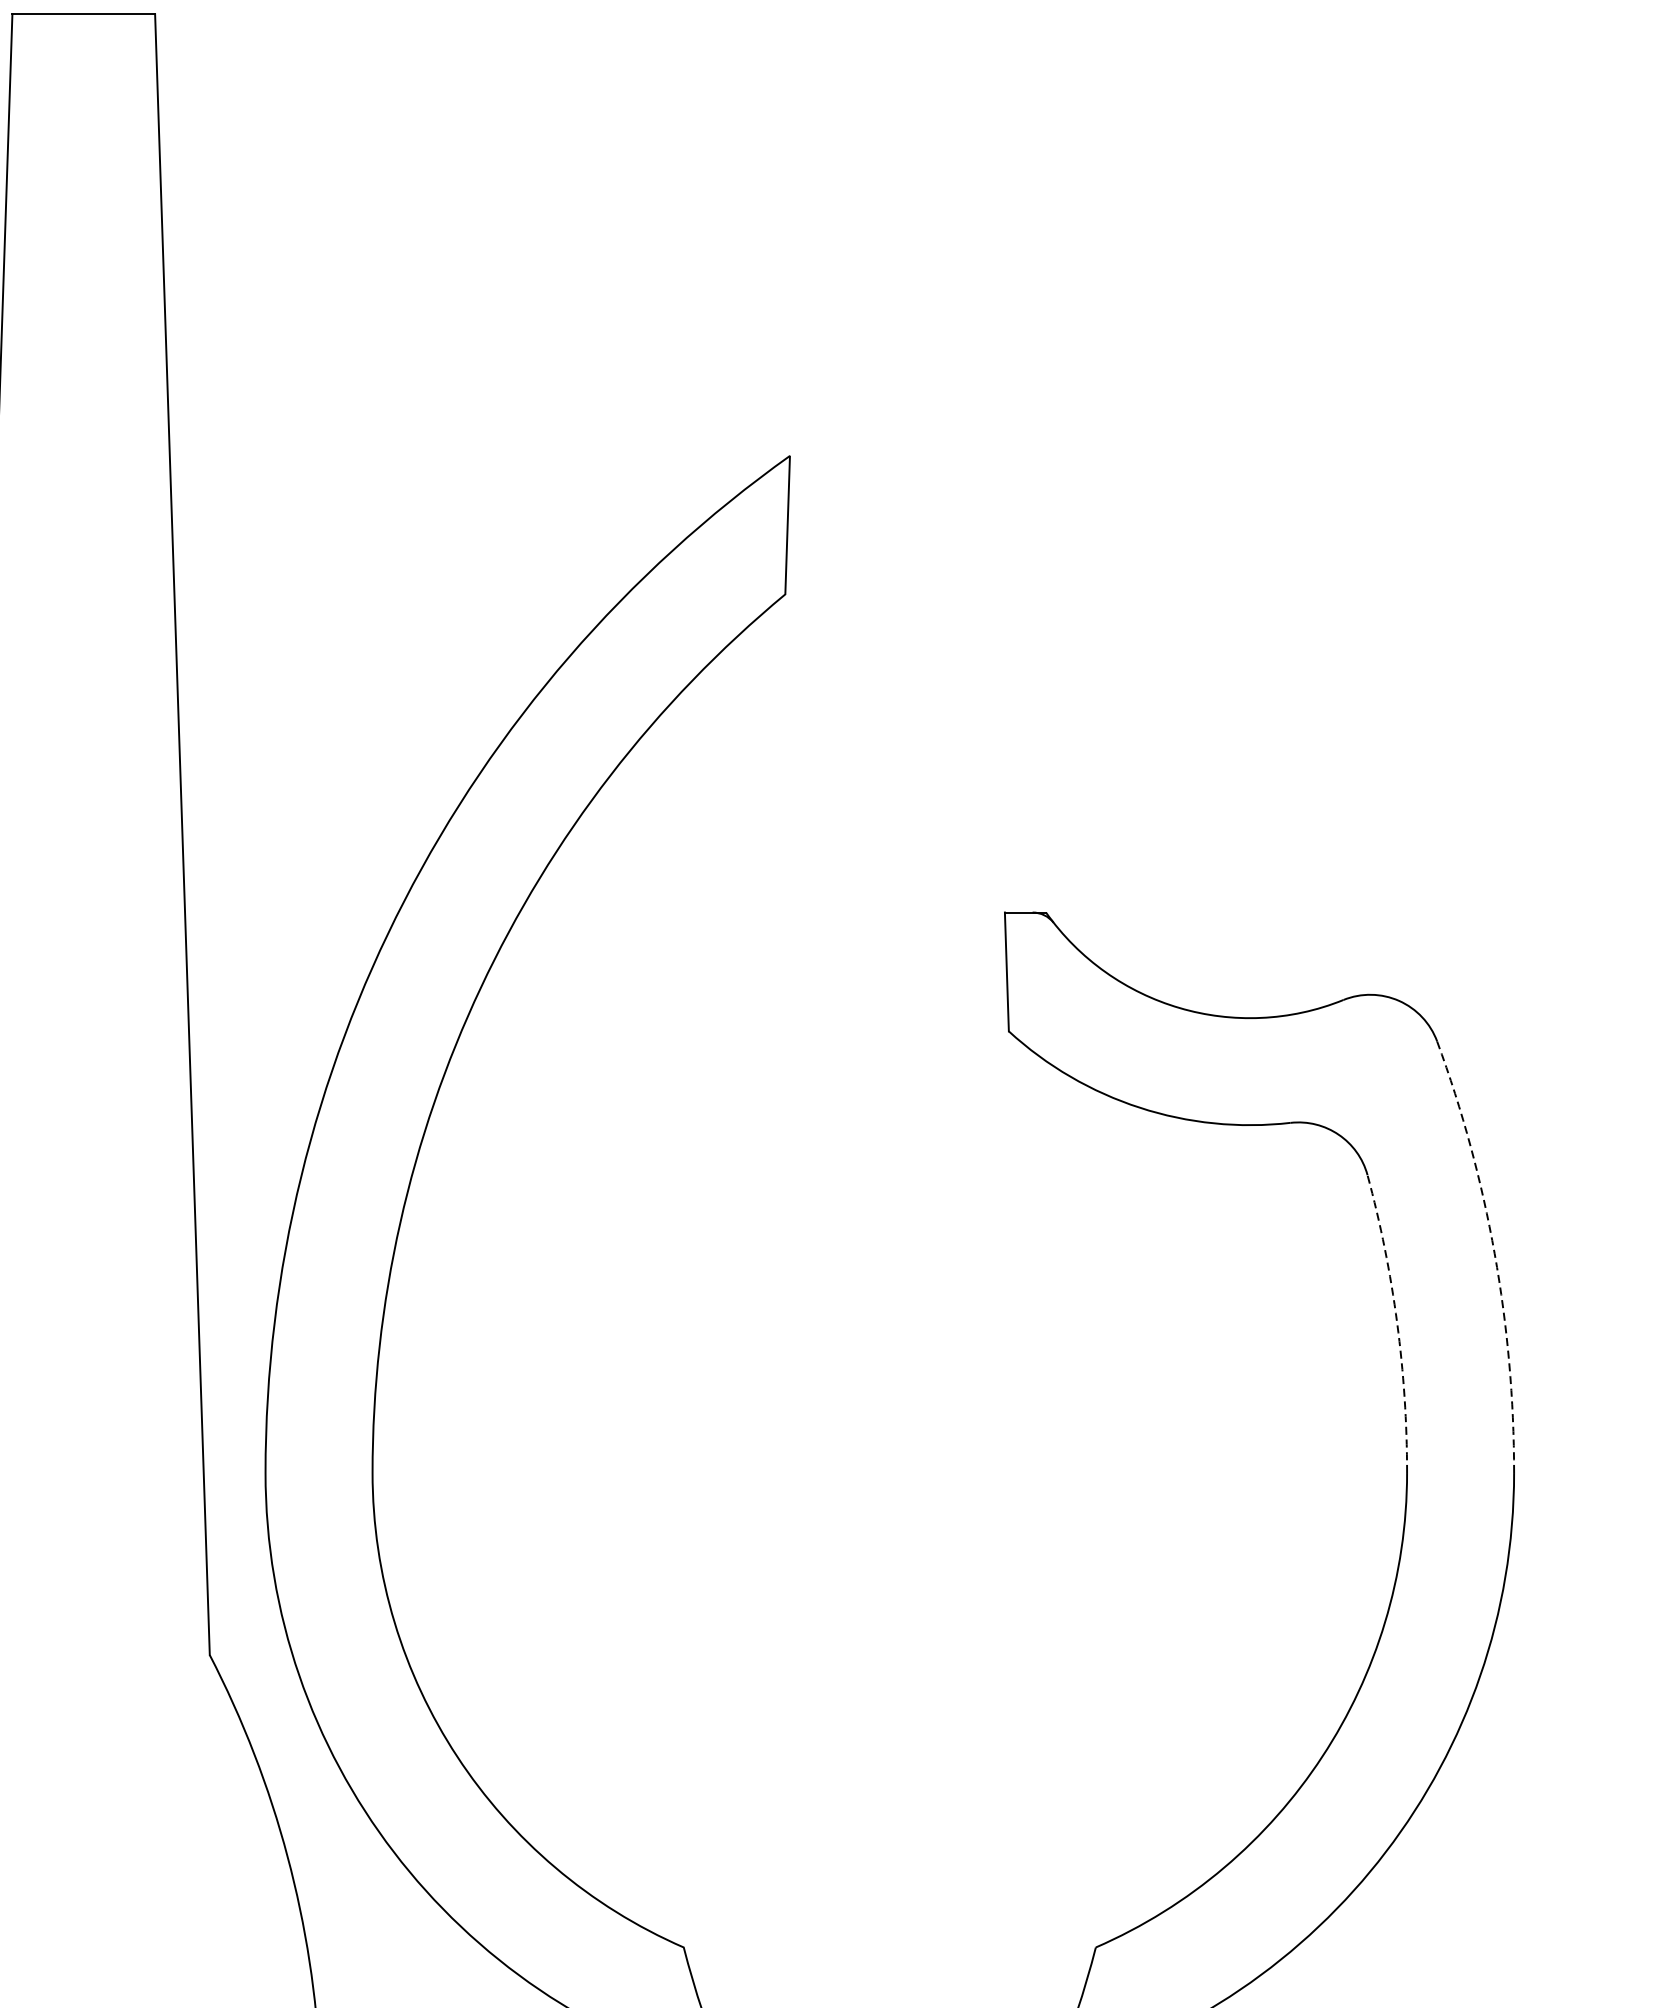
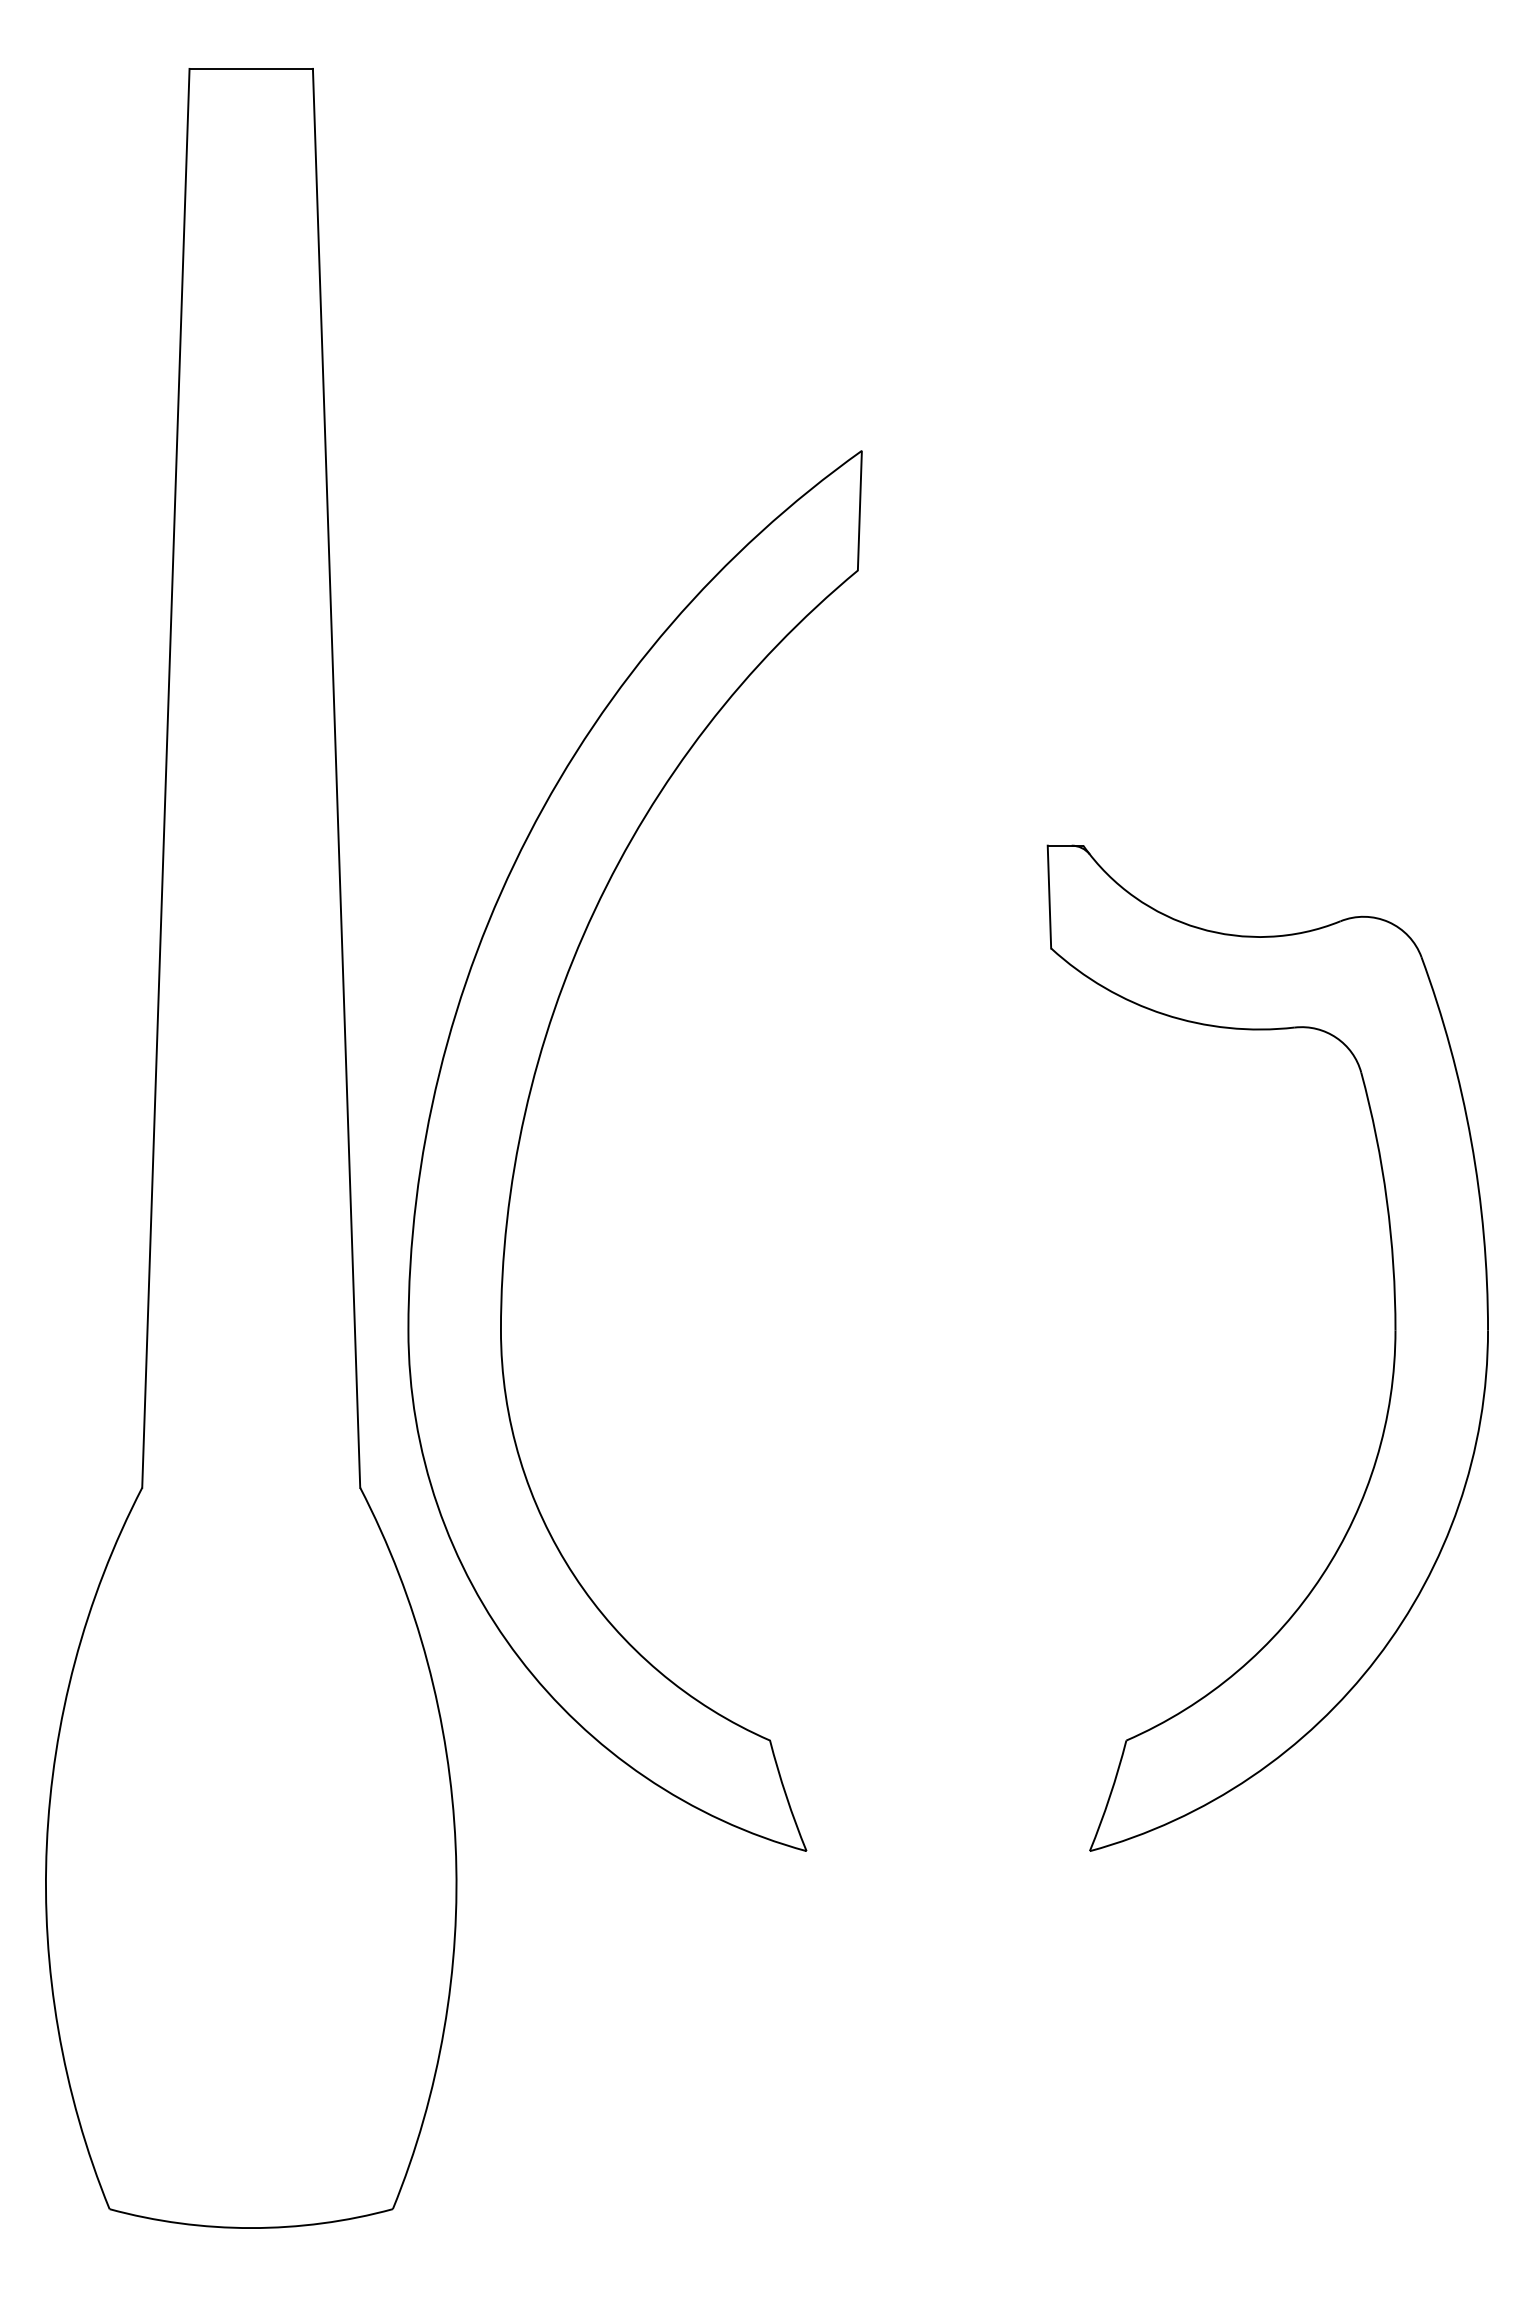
arc: (1494, 1253) -> (1471, 1140), dashed -> solid
arc: (1396, 1322) -> (1386, 1200), dashed -> solid

